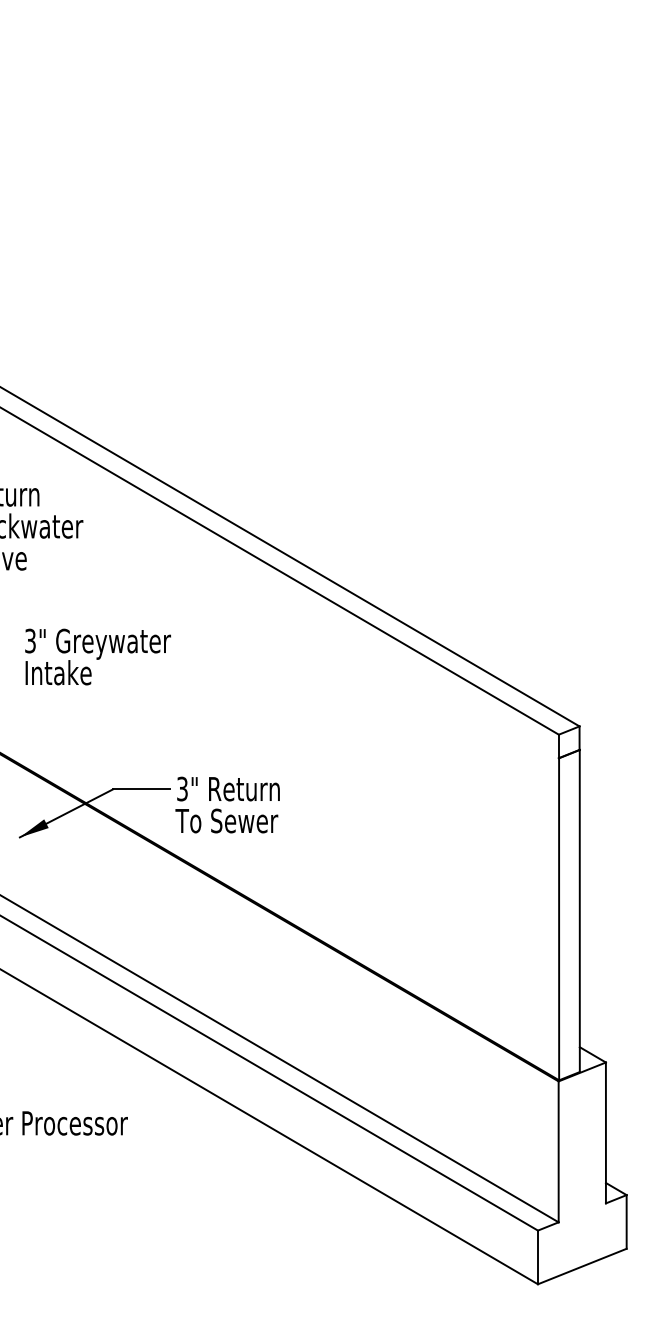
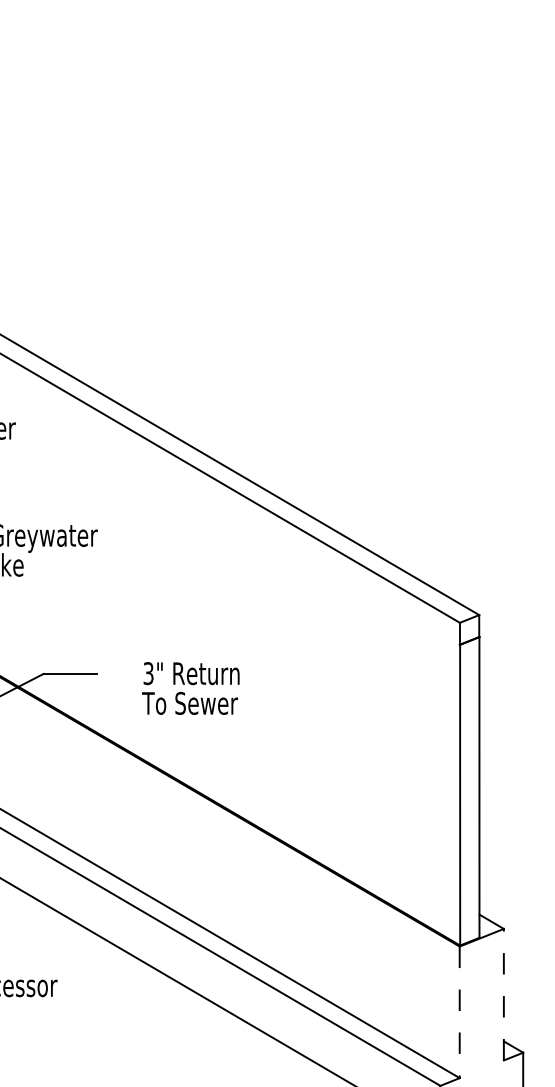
text: (227, 804) -> (190, 688), moved
line: (605, 1132) -> (503, 994), solid -> dashed
line: (558, 1152) -> (459, 1012), solid -> dashed

